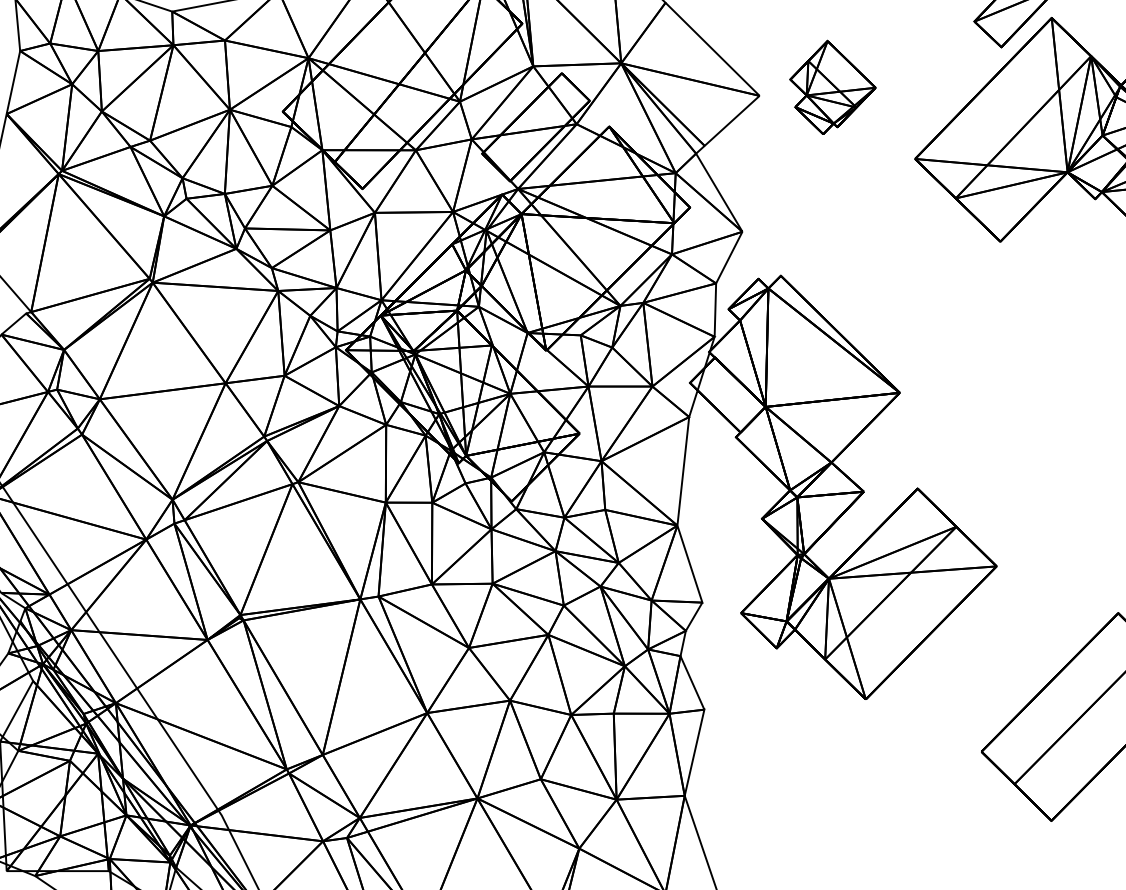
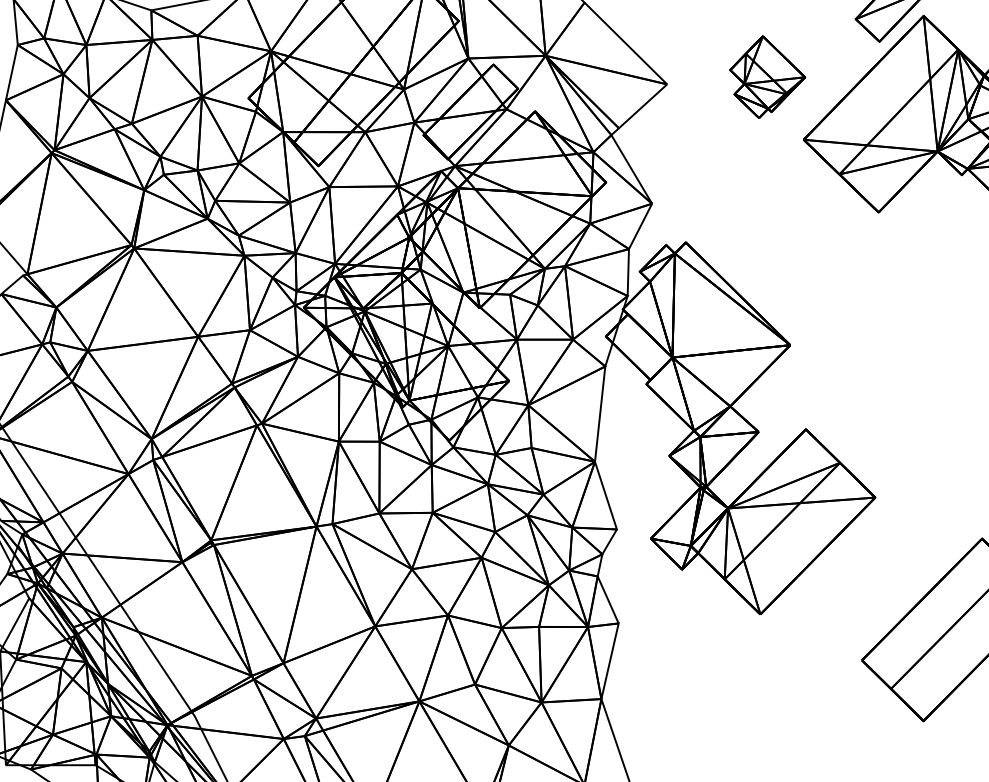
part: (832, 86) -> (767, 76), moved

